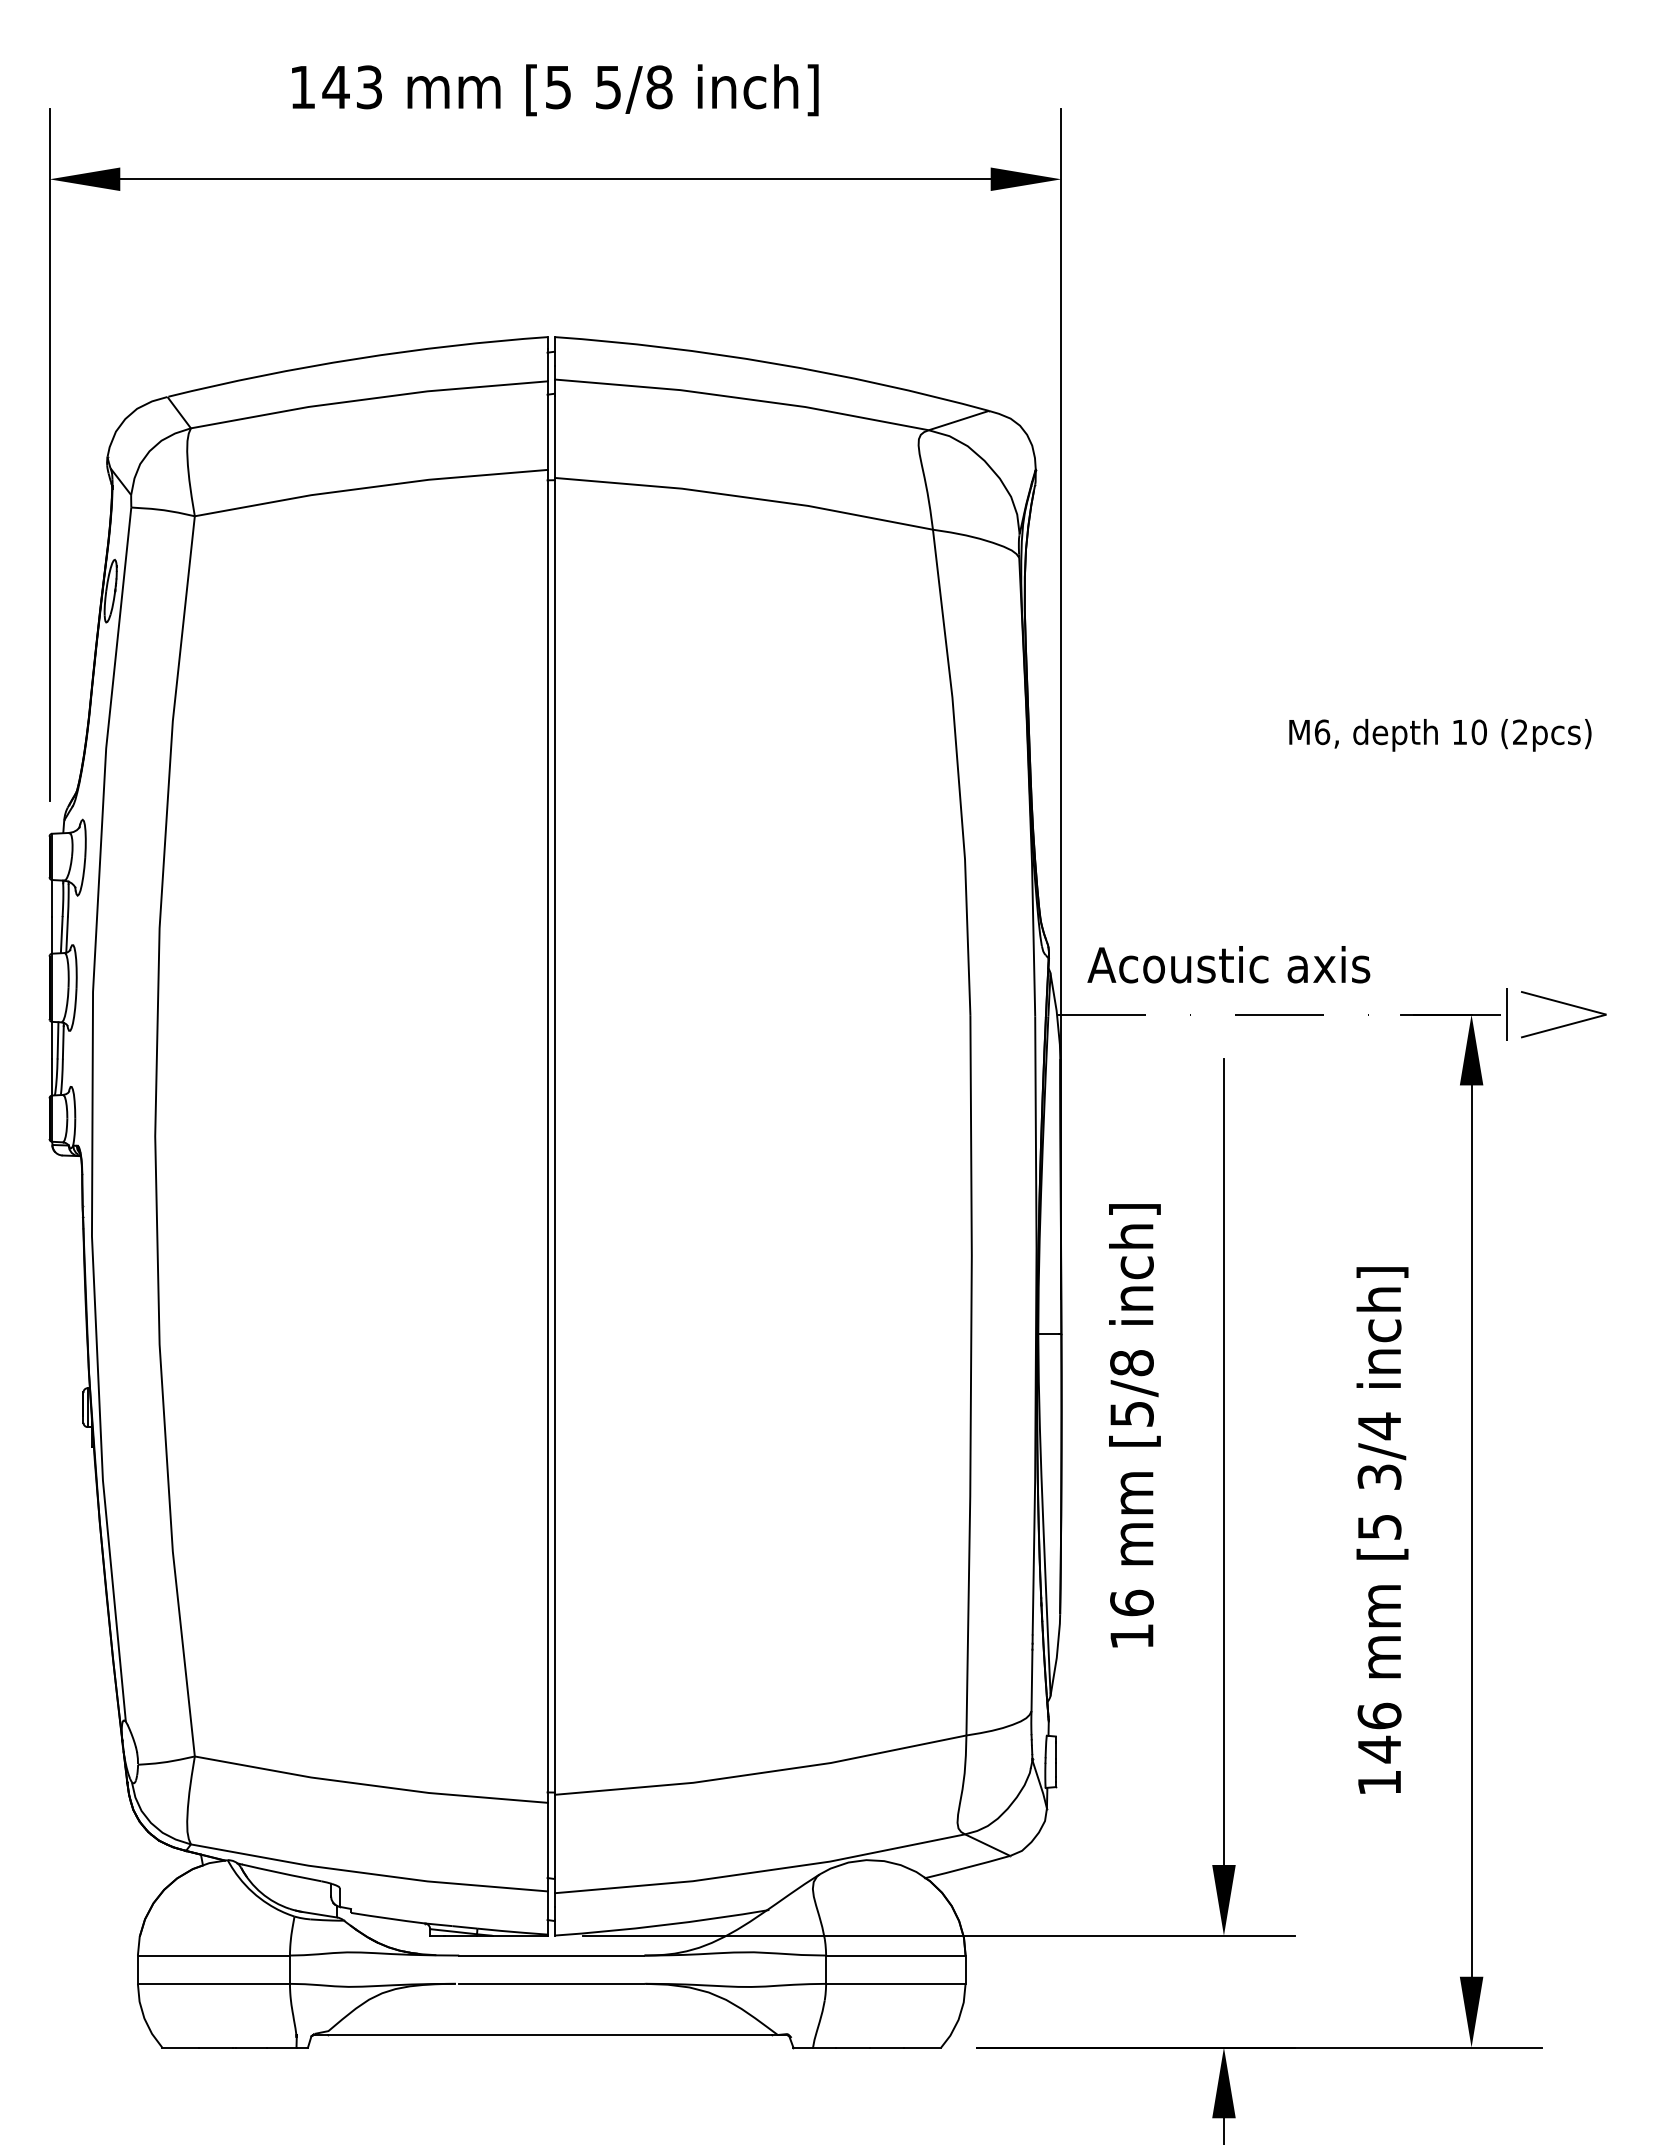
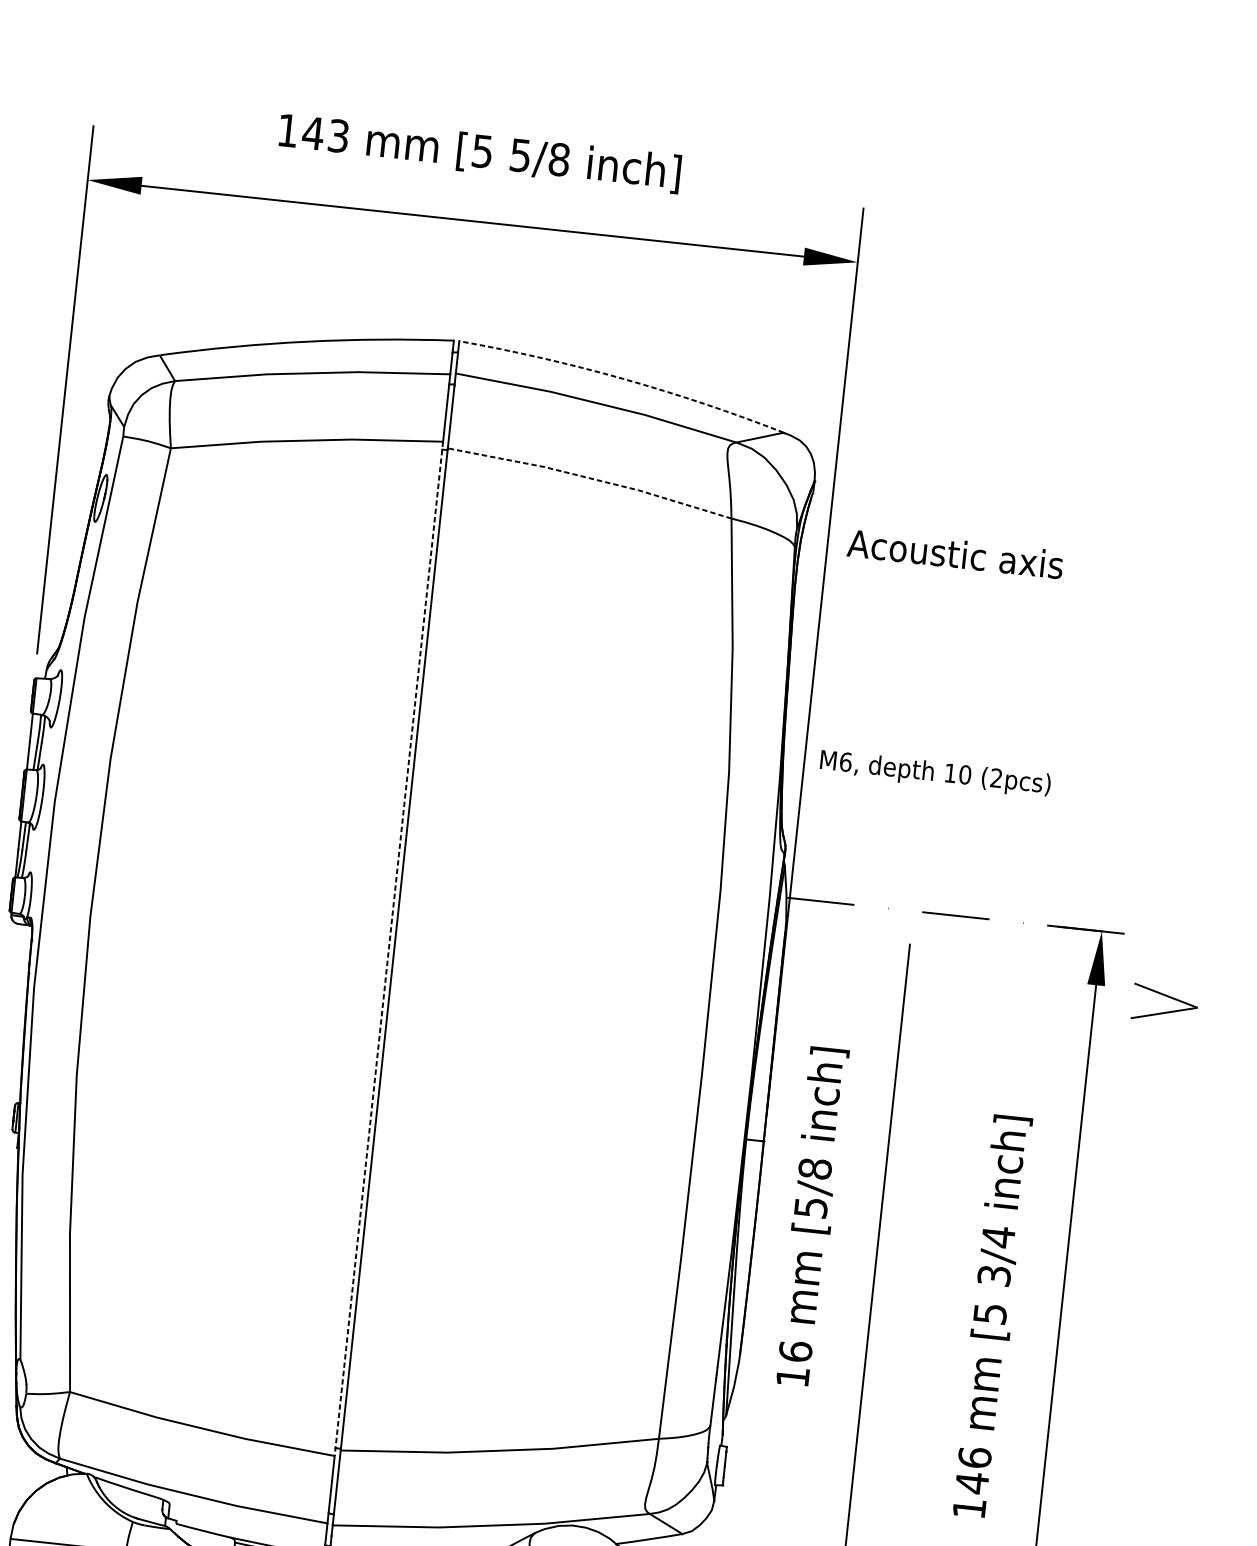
arc: (773, 363) -> (623, 379), solid -> dashed
line: (744, 497) -> (590, 478), solid -> dashed
text: (1440, 735) -> (935, 774), moved
text: (1228, 964) -> (955, 553), moved
part: (1567, 1005) -> (1168, 997), moved
line: (1506, 1014) -> (1128, 934), removed
line: (547, 1136) -> (388, 948), solid -> dashed

